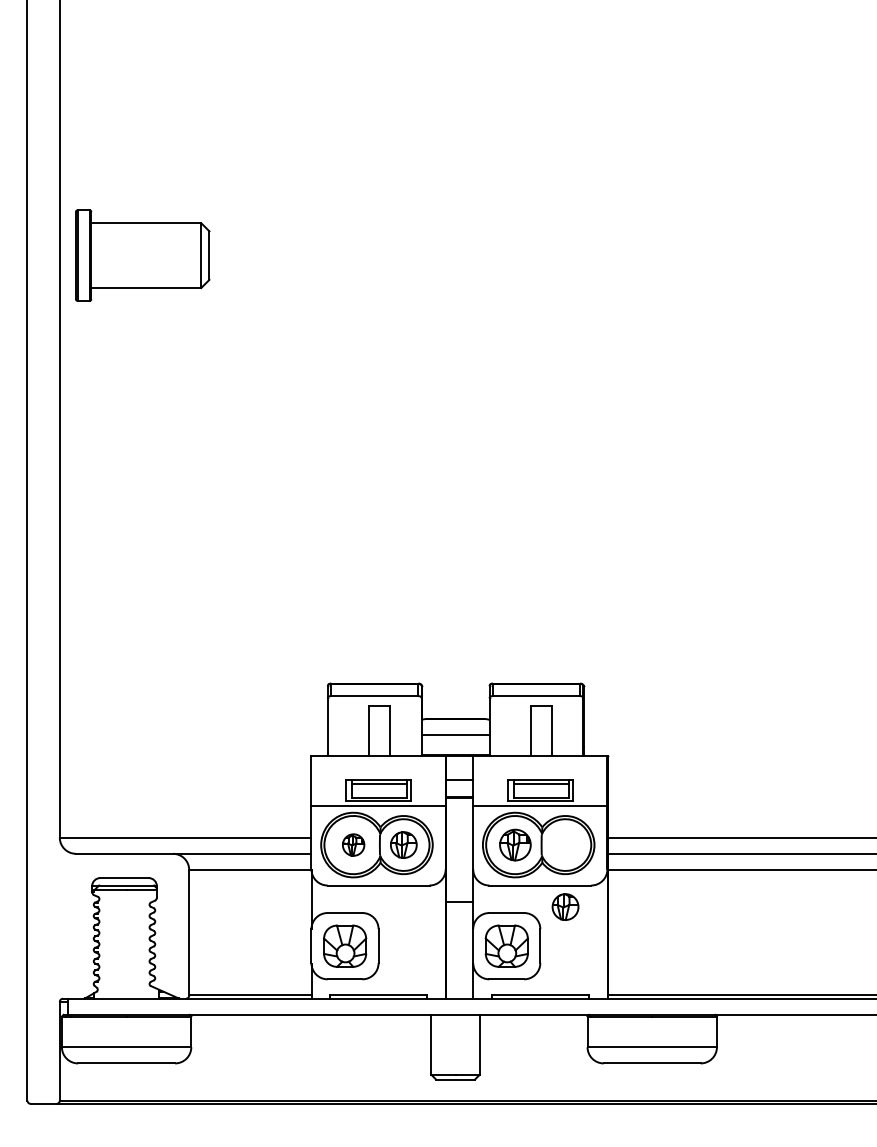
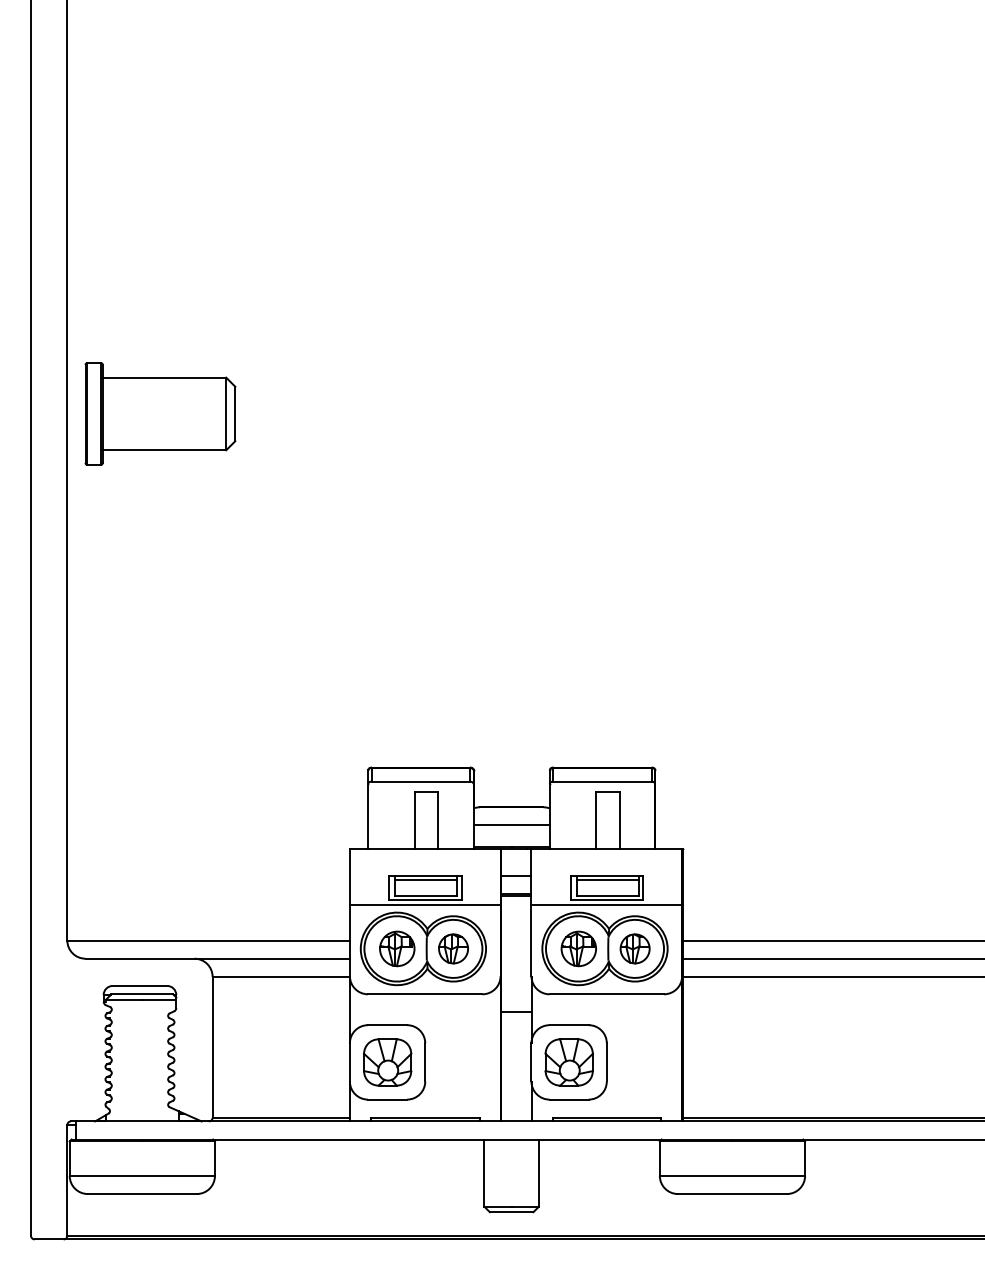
part: (142, 255) -> (160, 413), moved
part: (353, 844) -> (397, 948), size x1.43
part: (565, 906) -> (635, 948), moved

